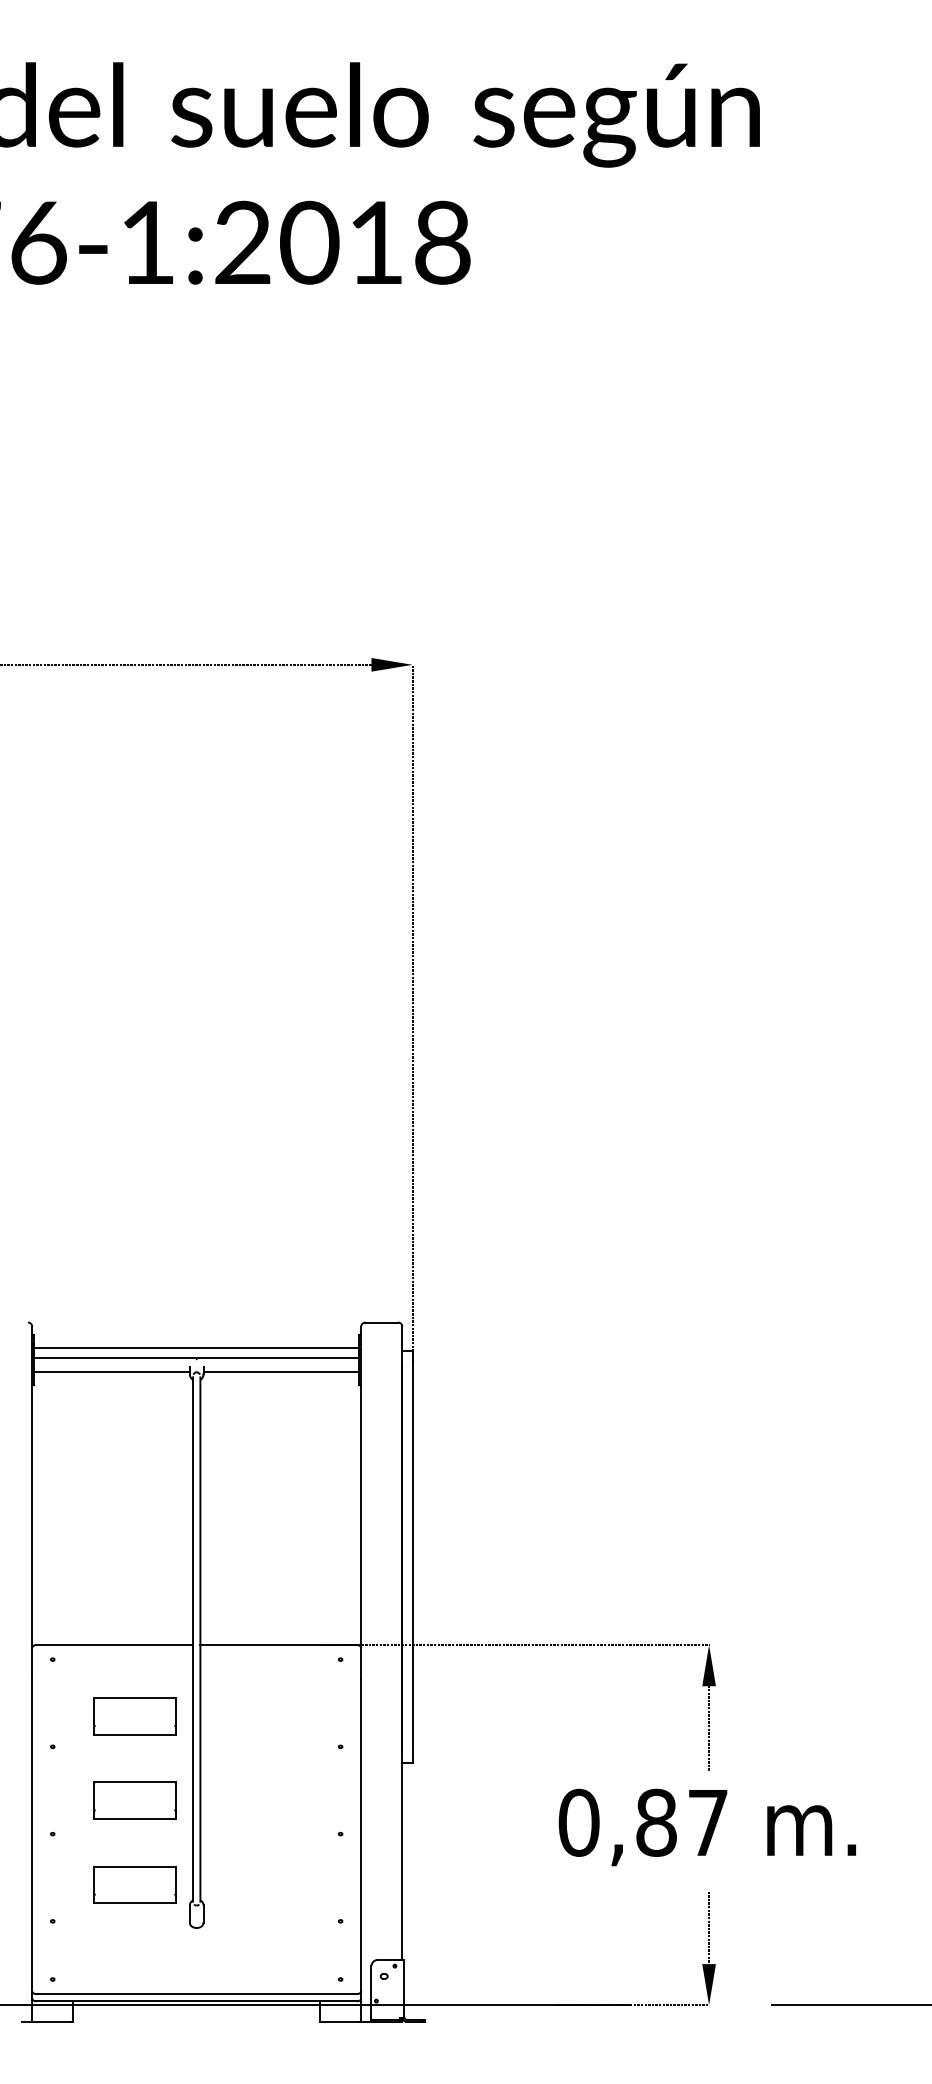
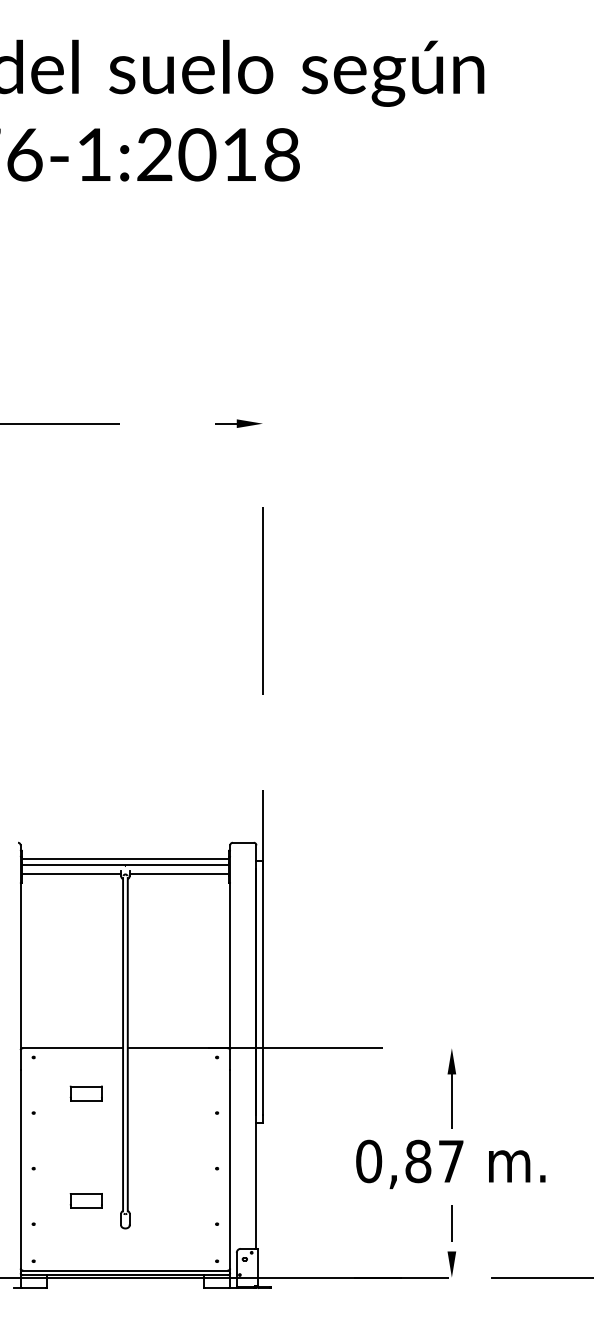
part: (135, 1716) -> (86, 1093), size x0.6
part: (135, 1799) -> (86, 1146), removed
part: (135, 1884) -> (86, 1200), size x0.6

